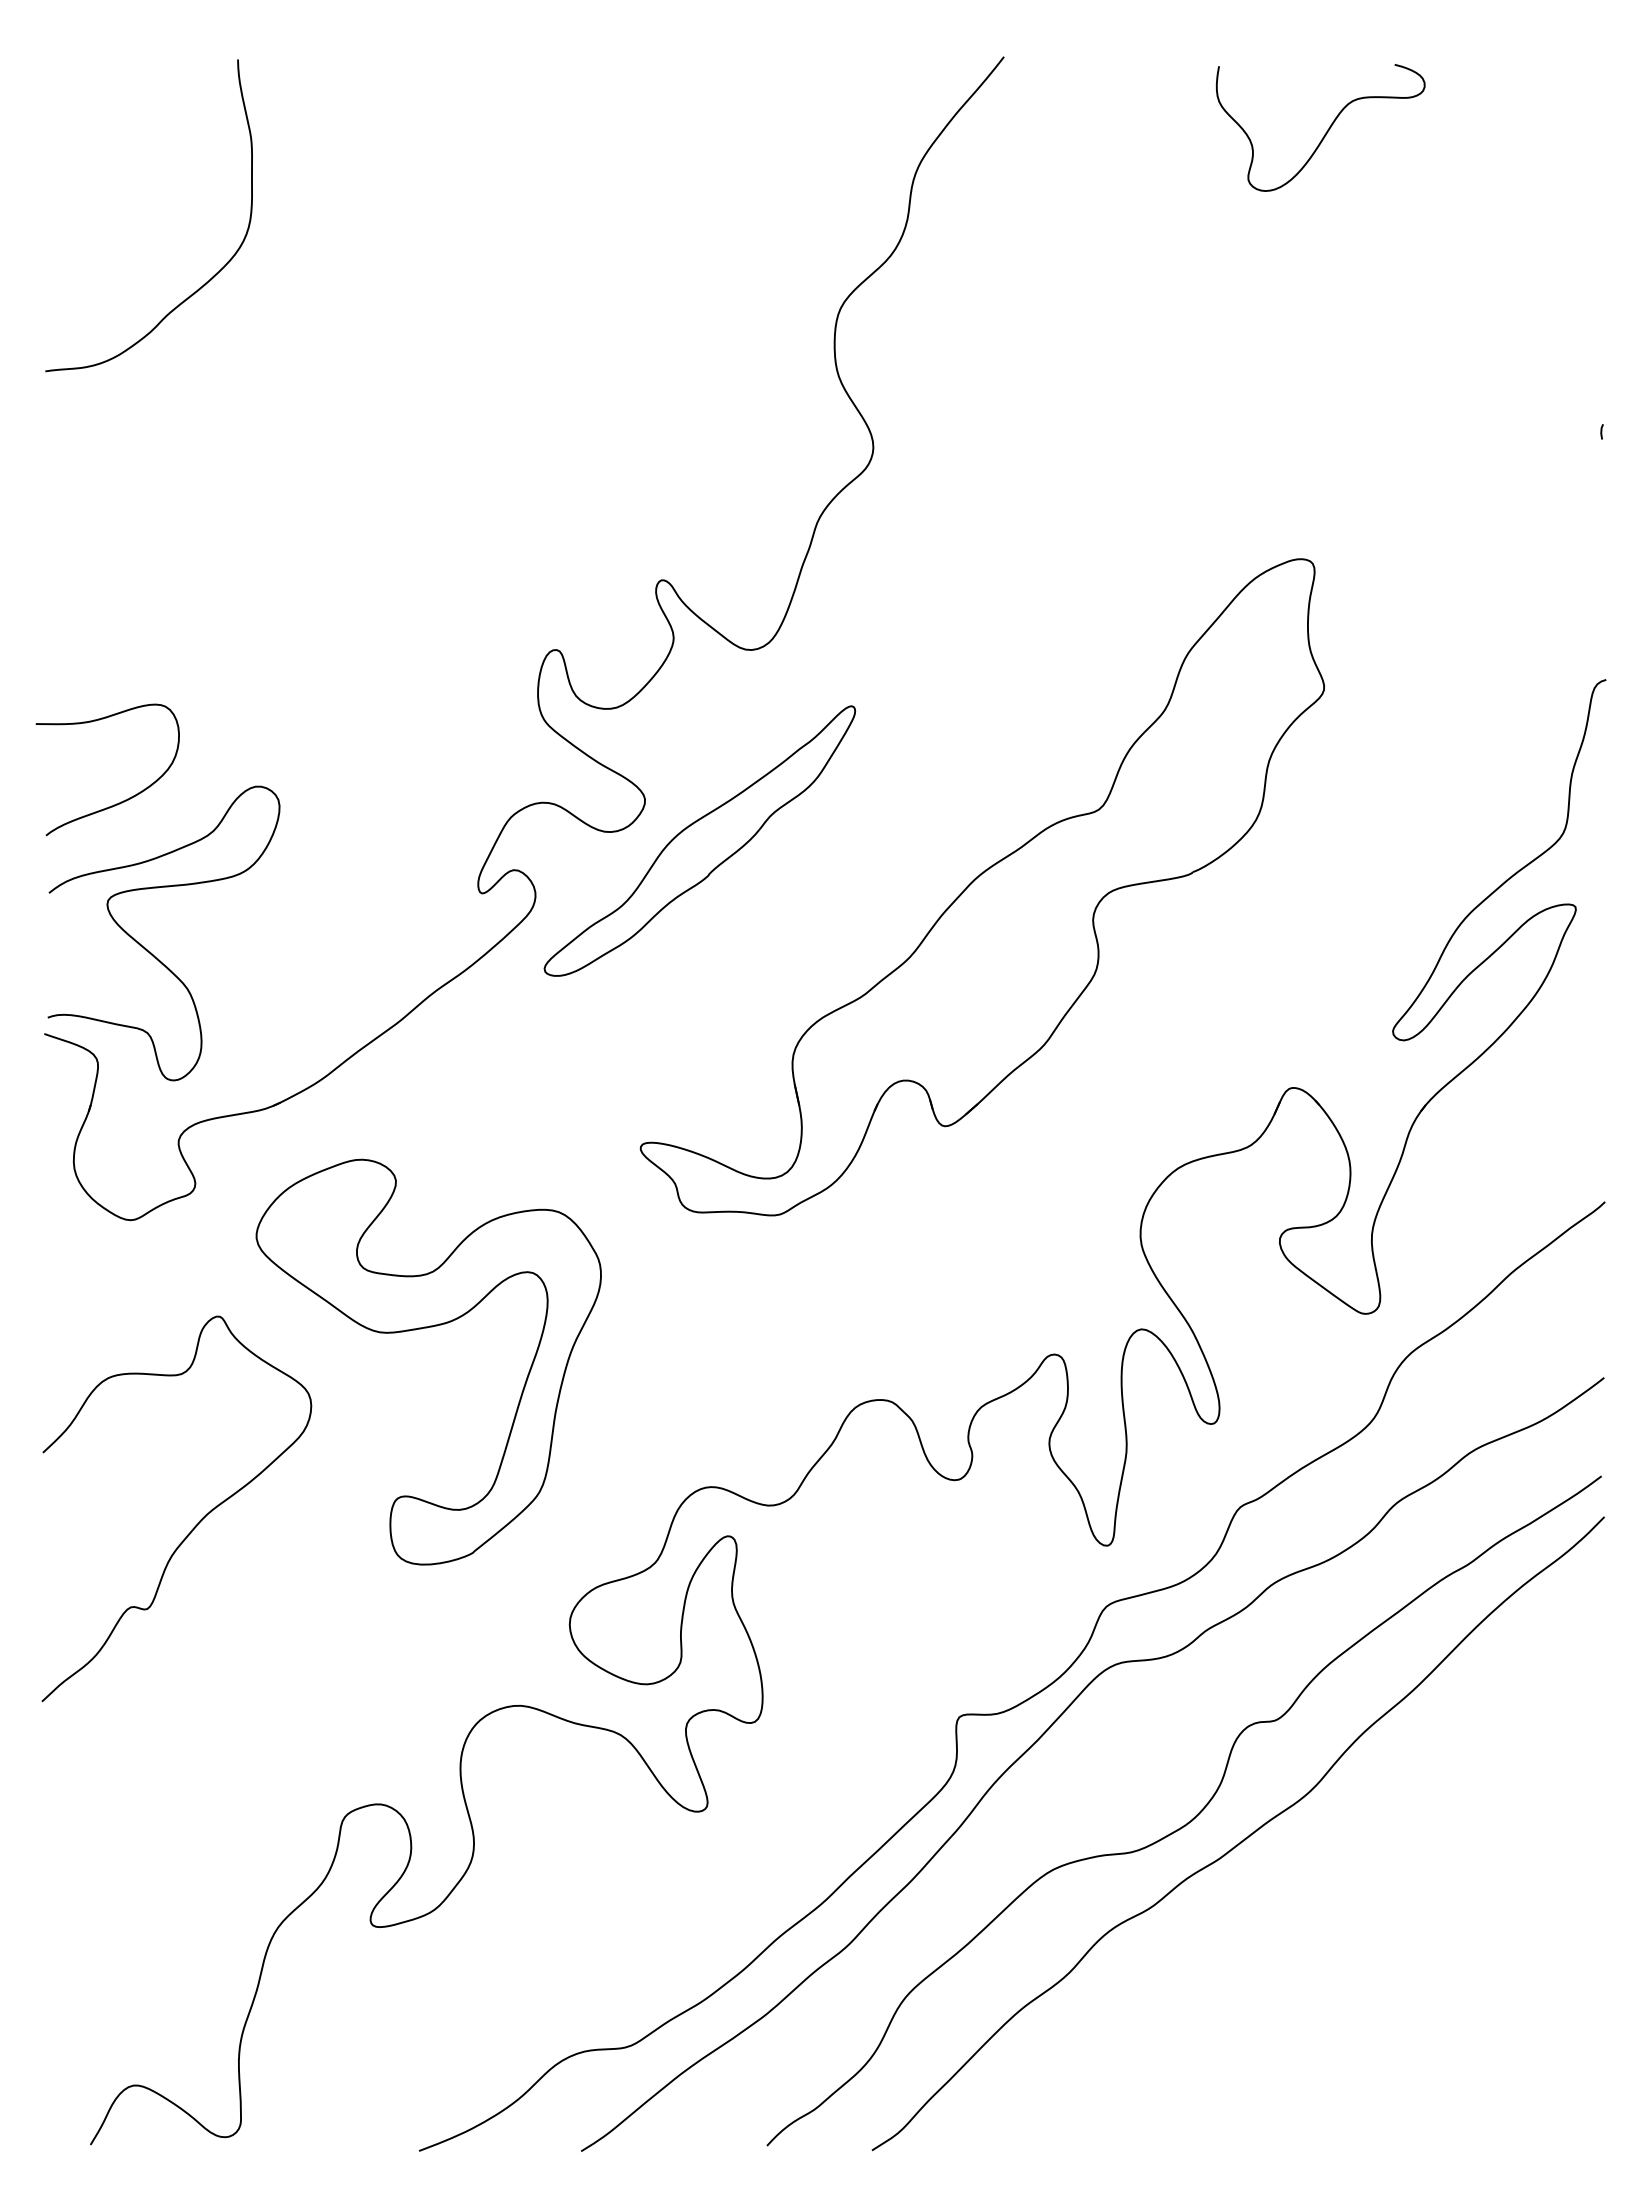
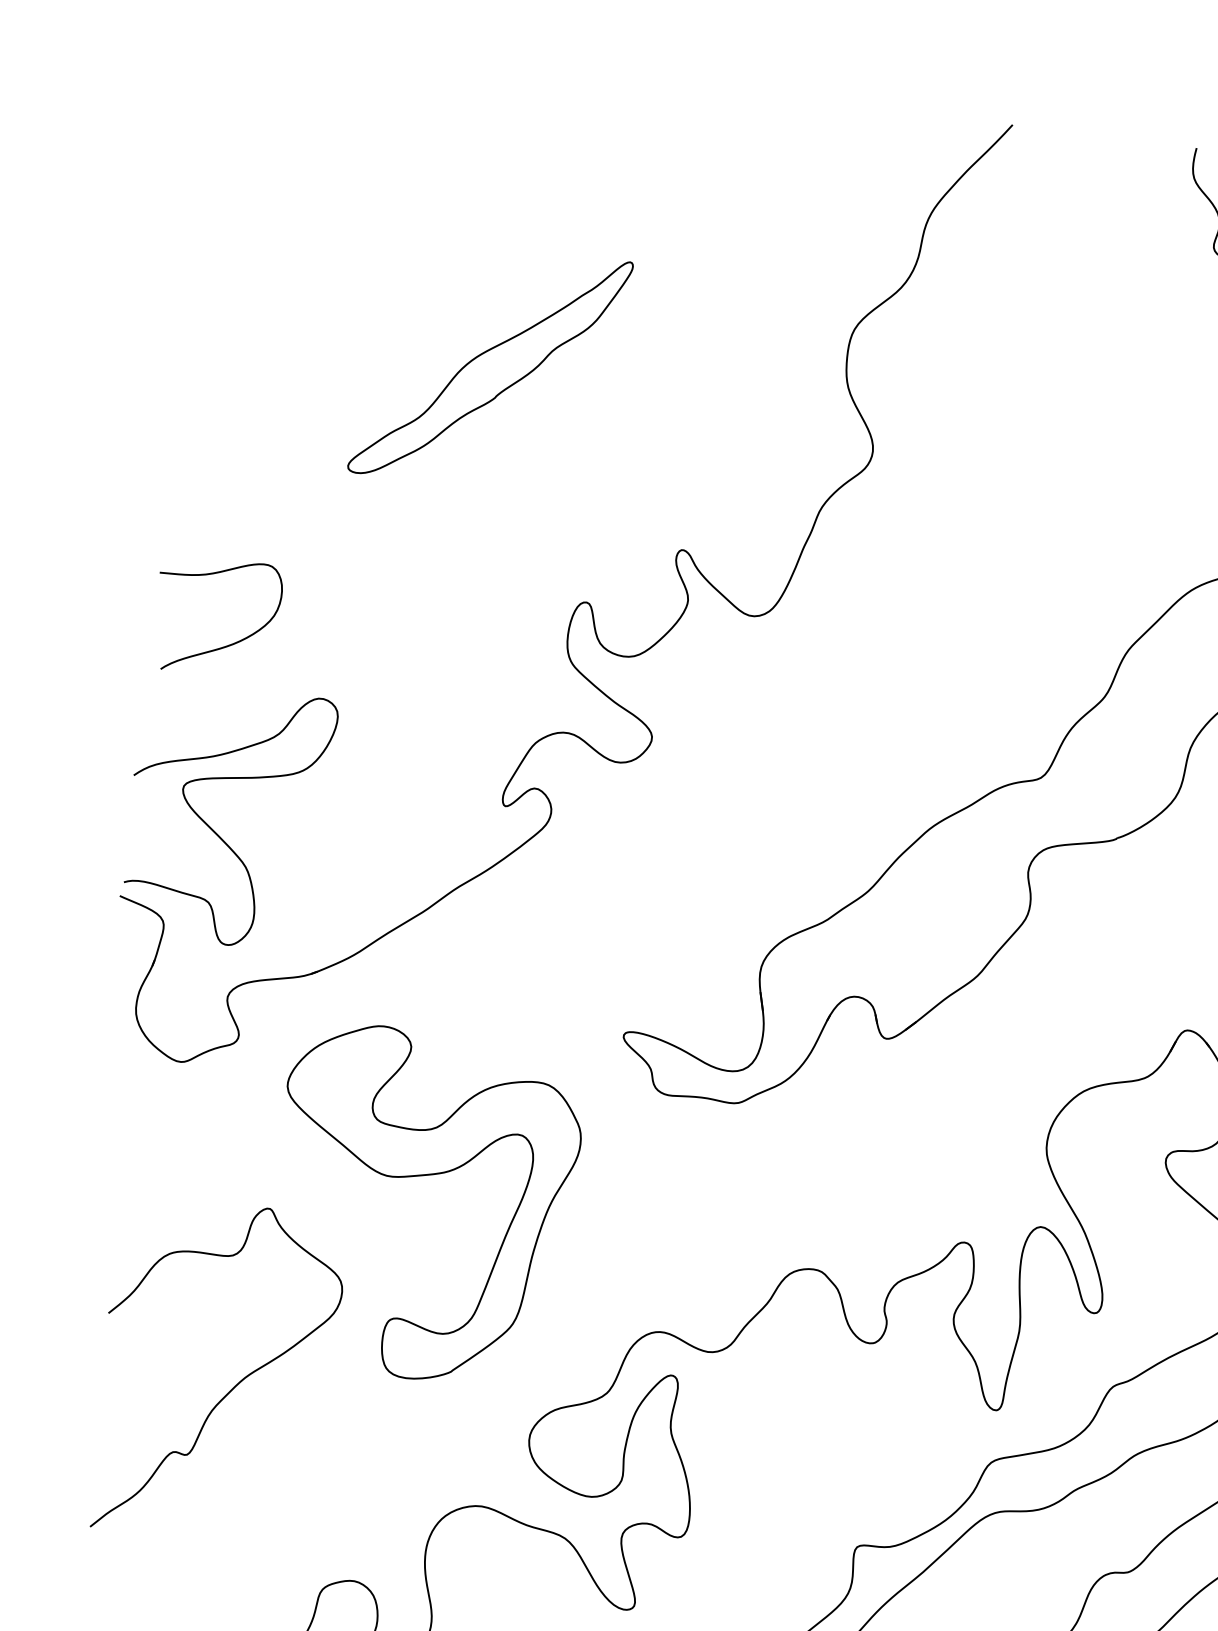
curve: (205, 282) -> (311, 262), removed
curve: (118, 802) -> (225, 645), moved
part: (699, 840) -> (490, 366), moved
curve: (194, 1526) -> (233, 1387), moved

